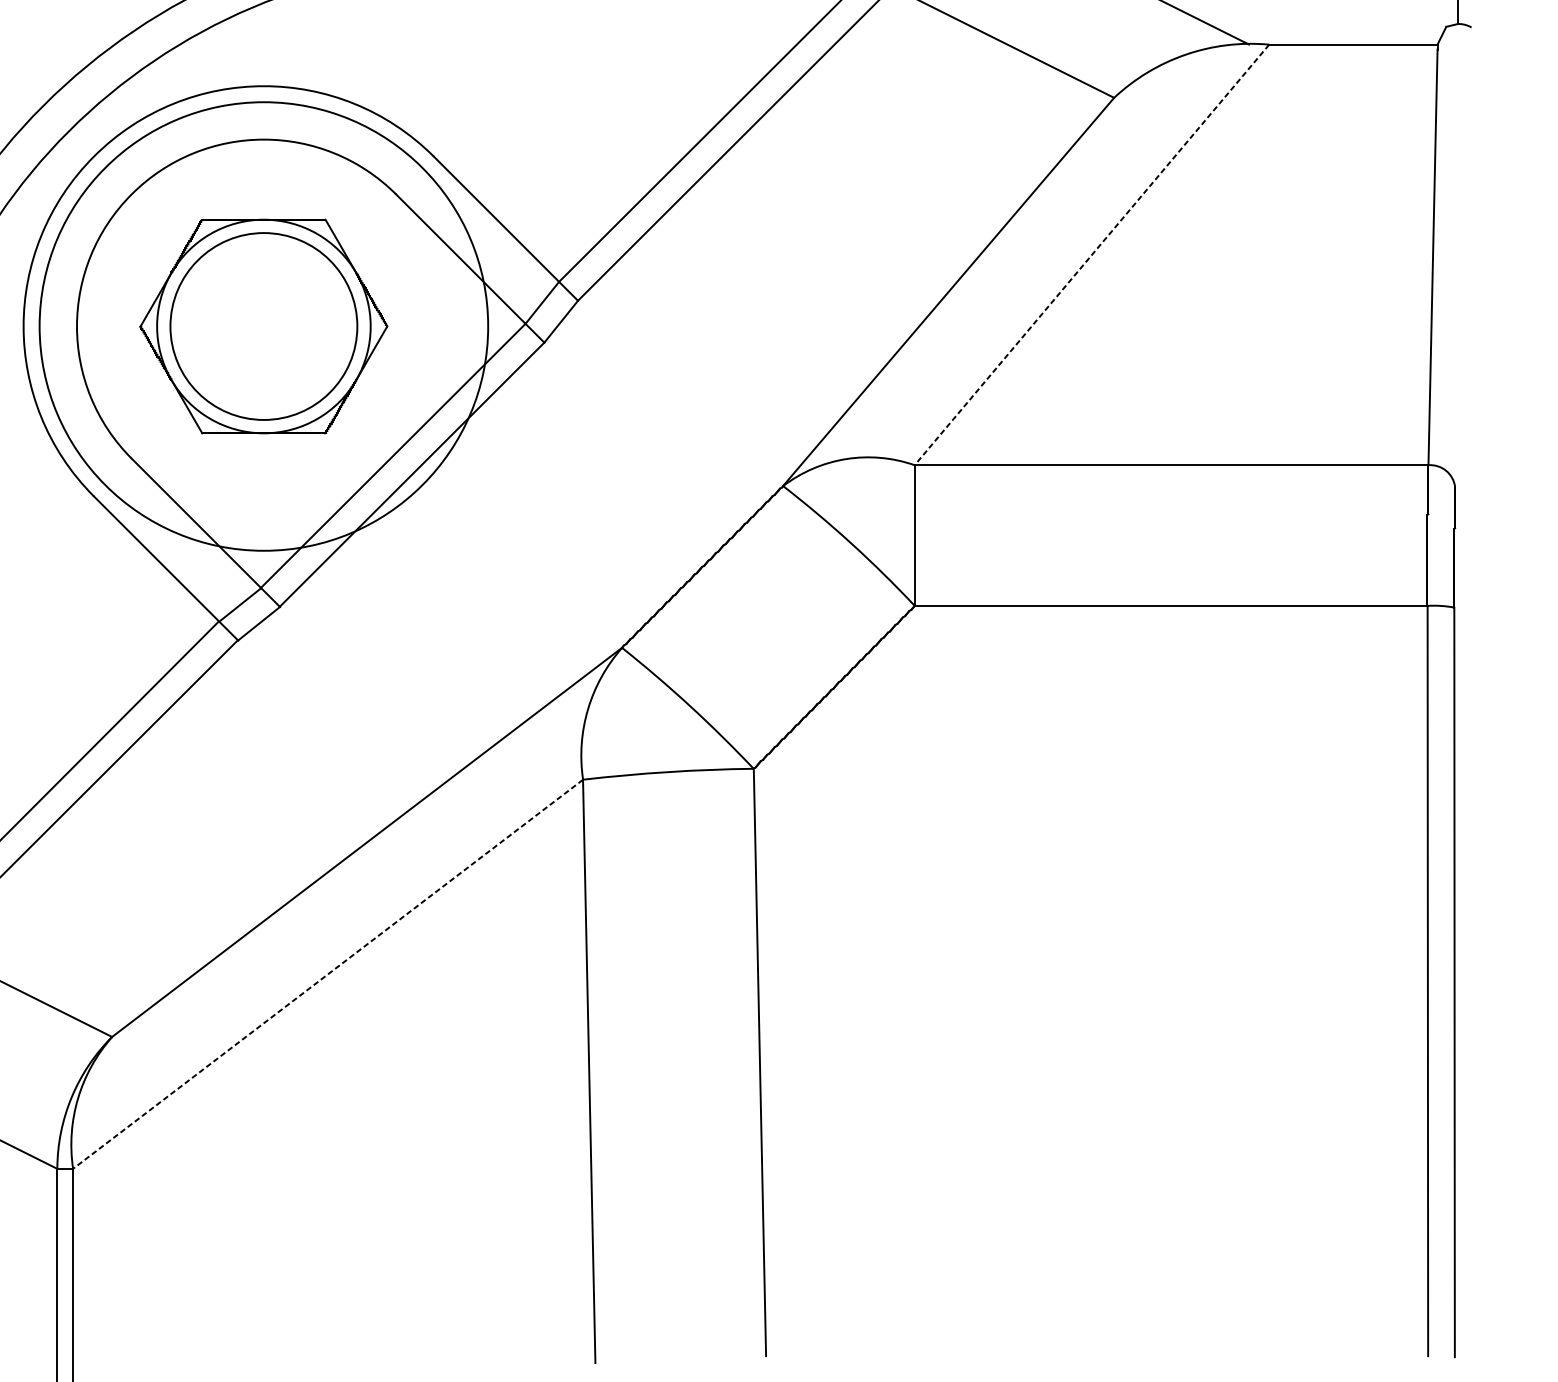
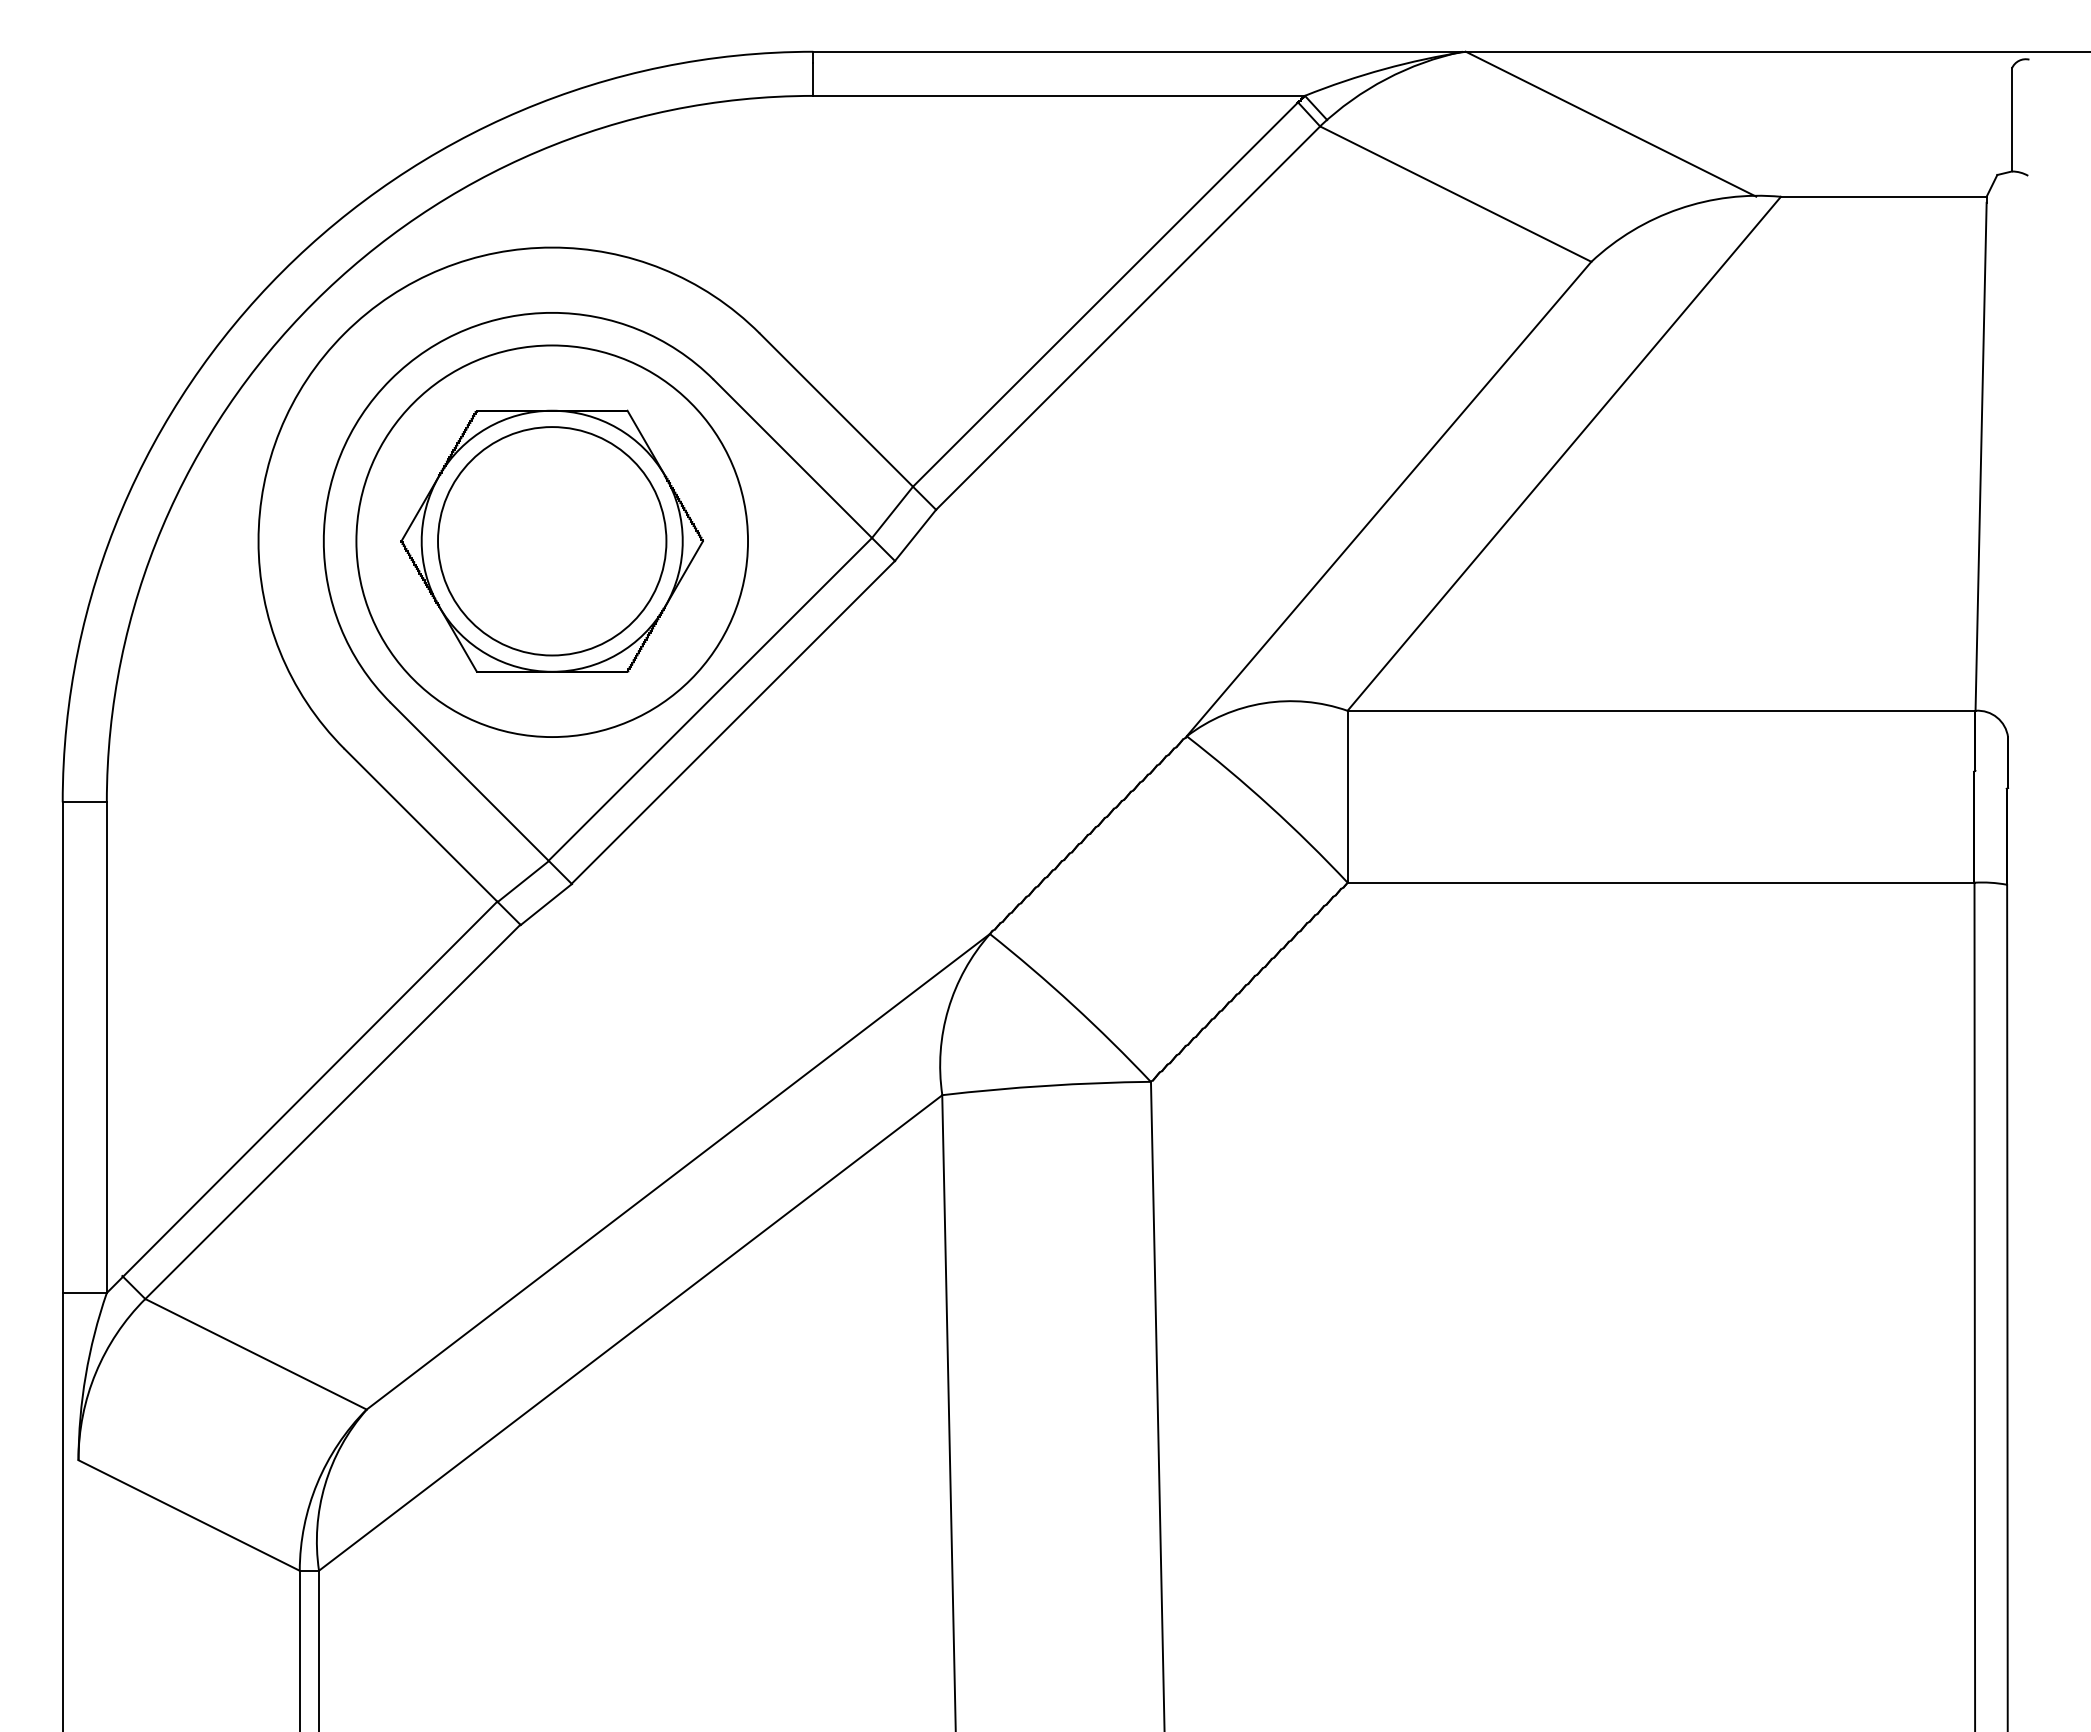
line: (1091, 255) -> (1563, 454), dashed -> solid
circle: (264, 326) -> (552, 541), size x0.71
line: (327, 974) -> (630, 1333), dashed -> solid

